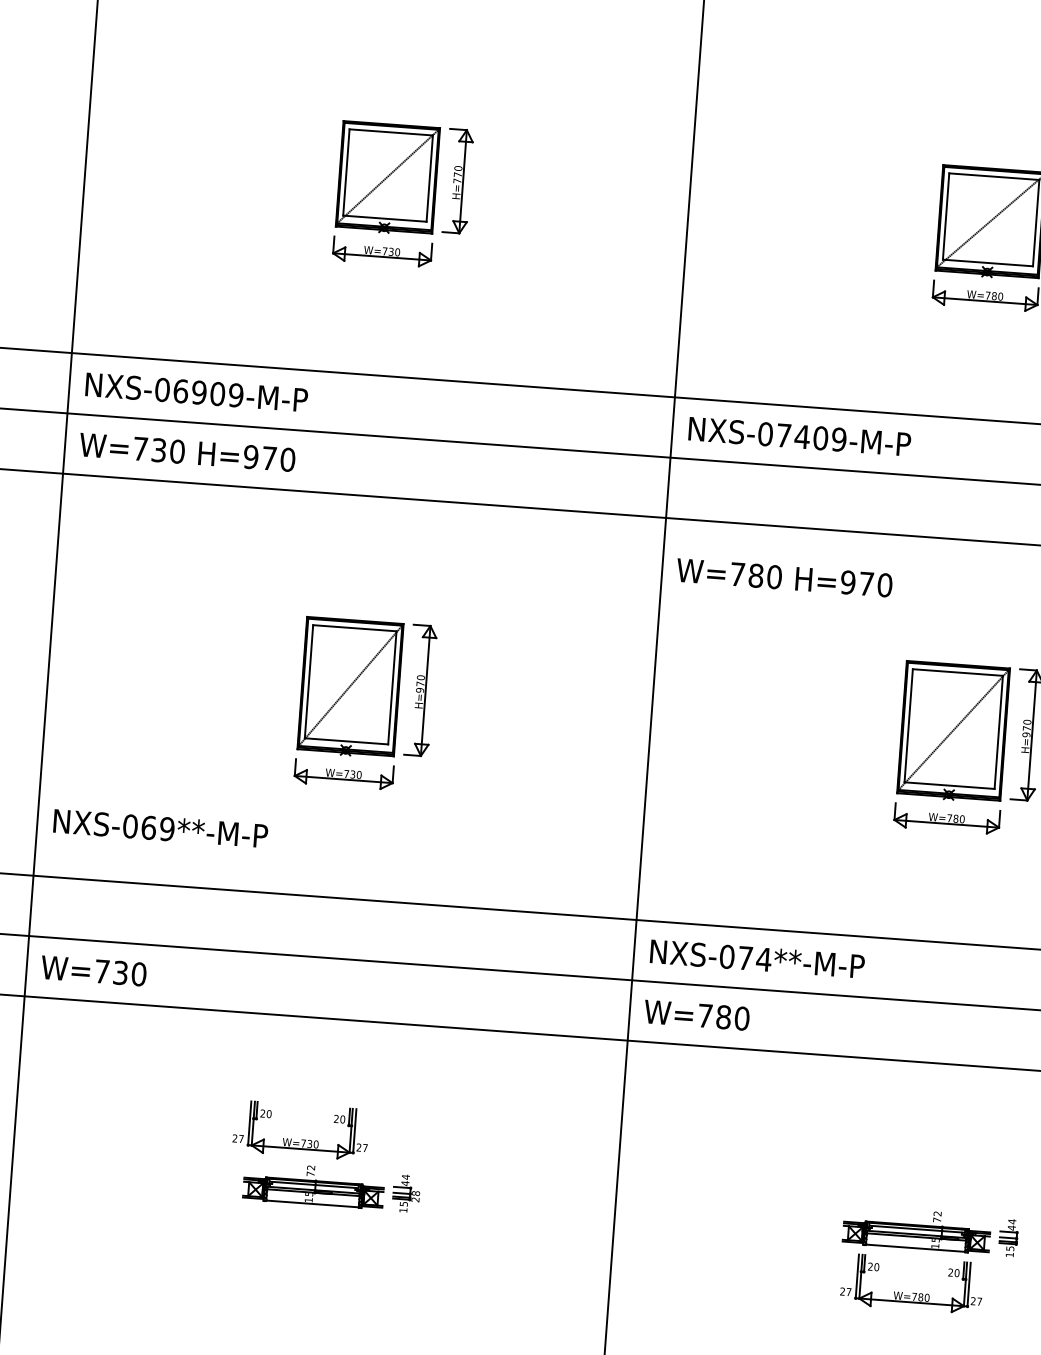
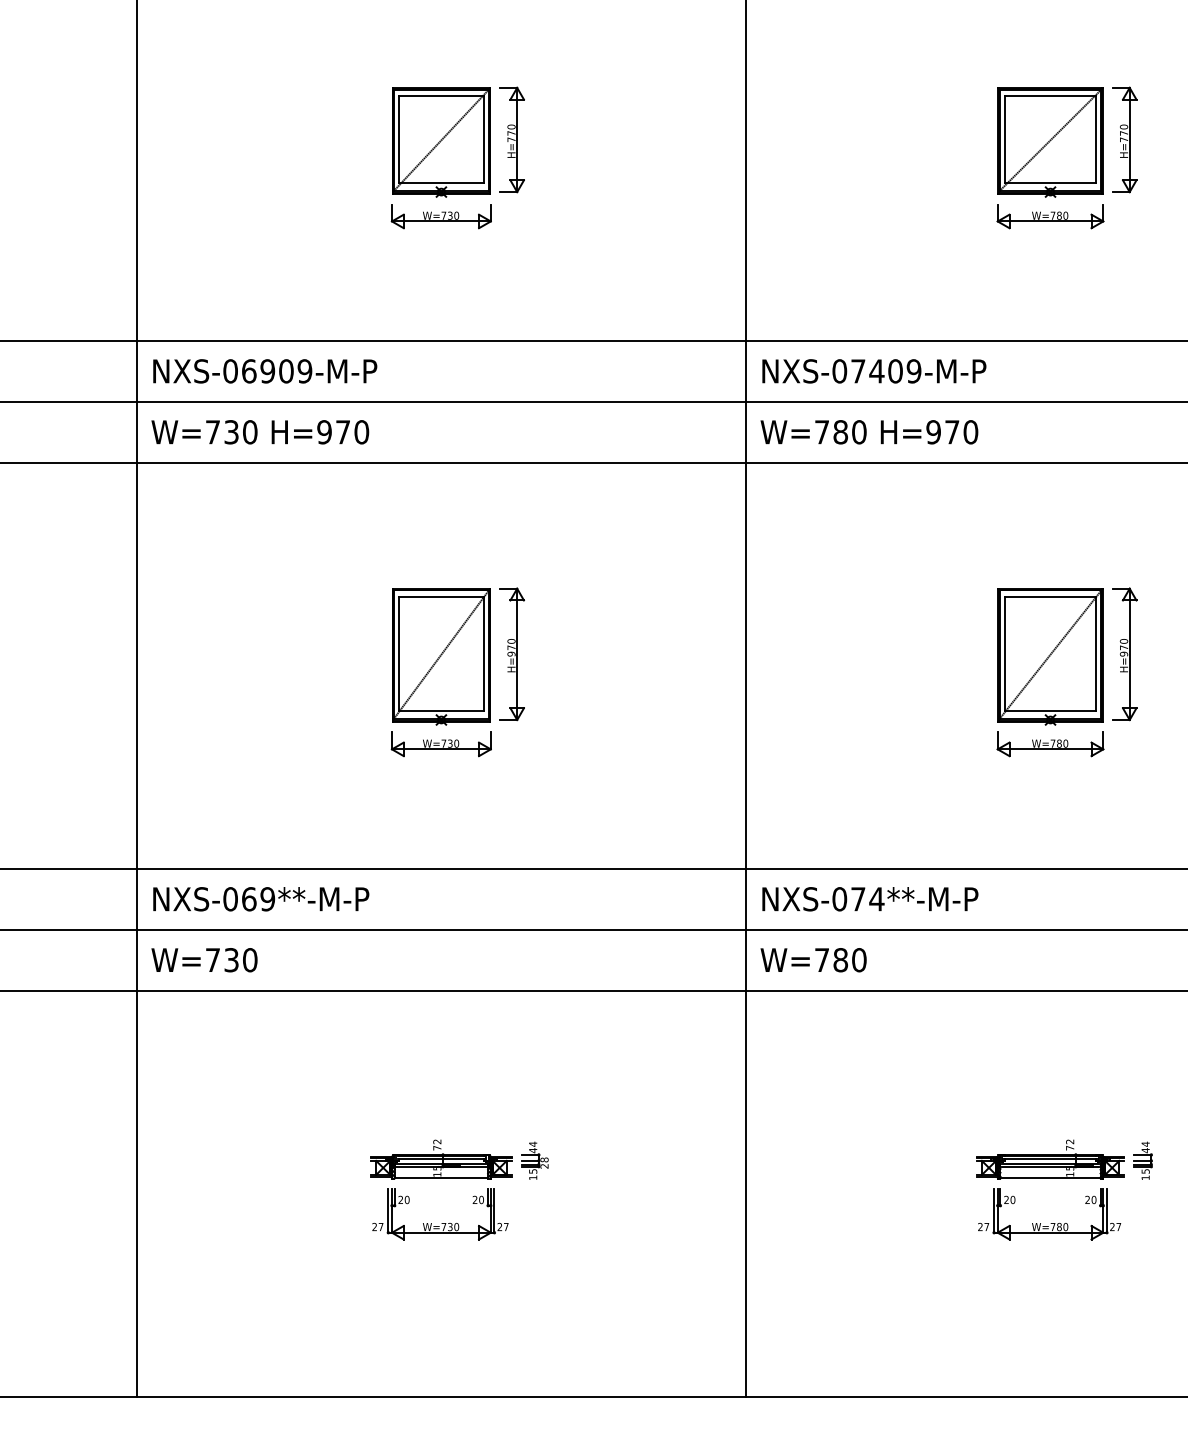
text: (784, 578) -> (869, 432), moved
text: (161, 828) -> (261, 899), moved
part: (301, 1139) -> (441, 1223), moved

